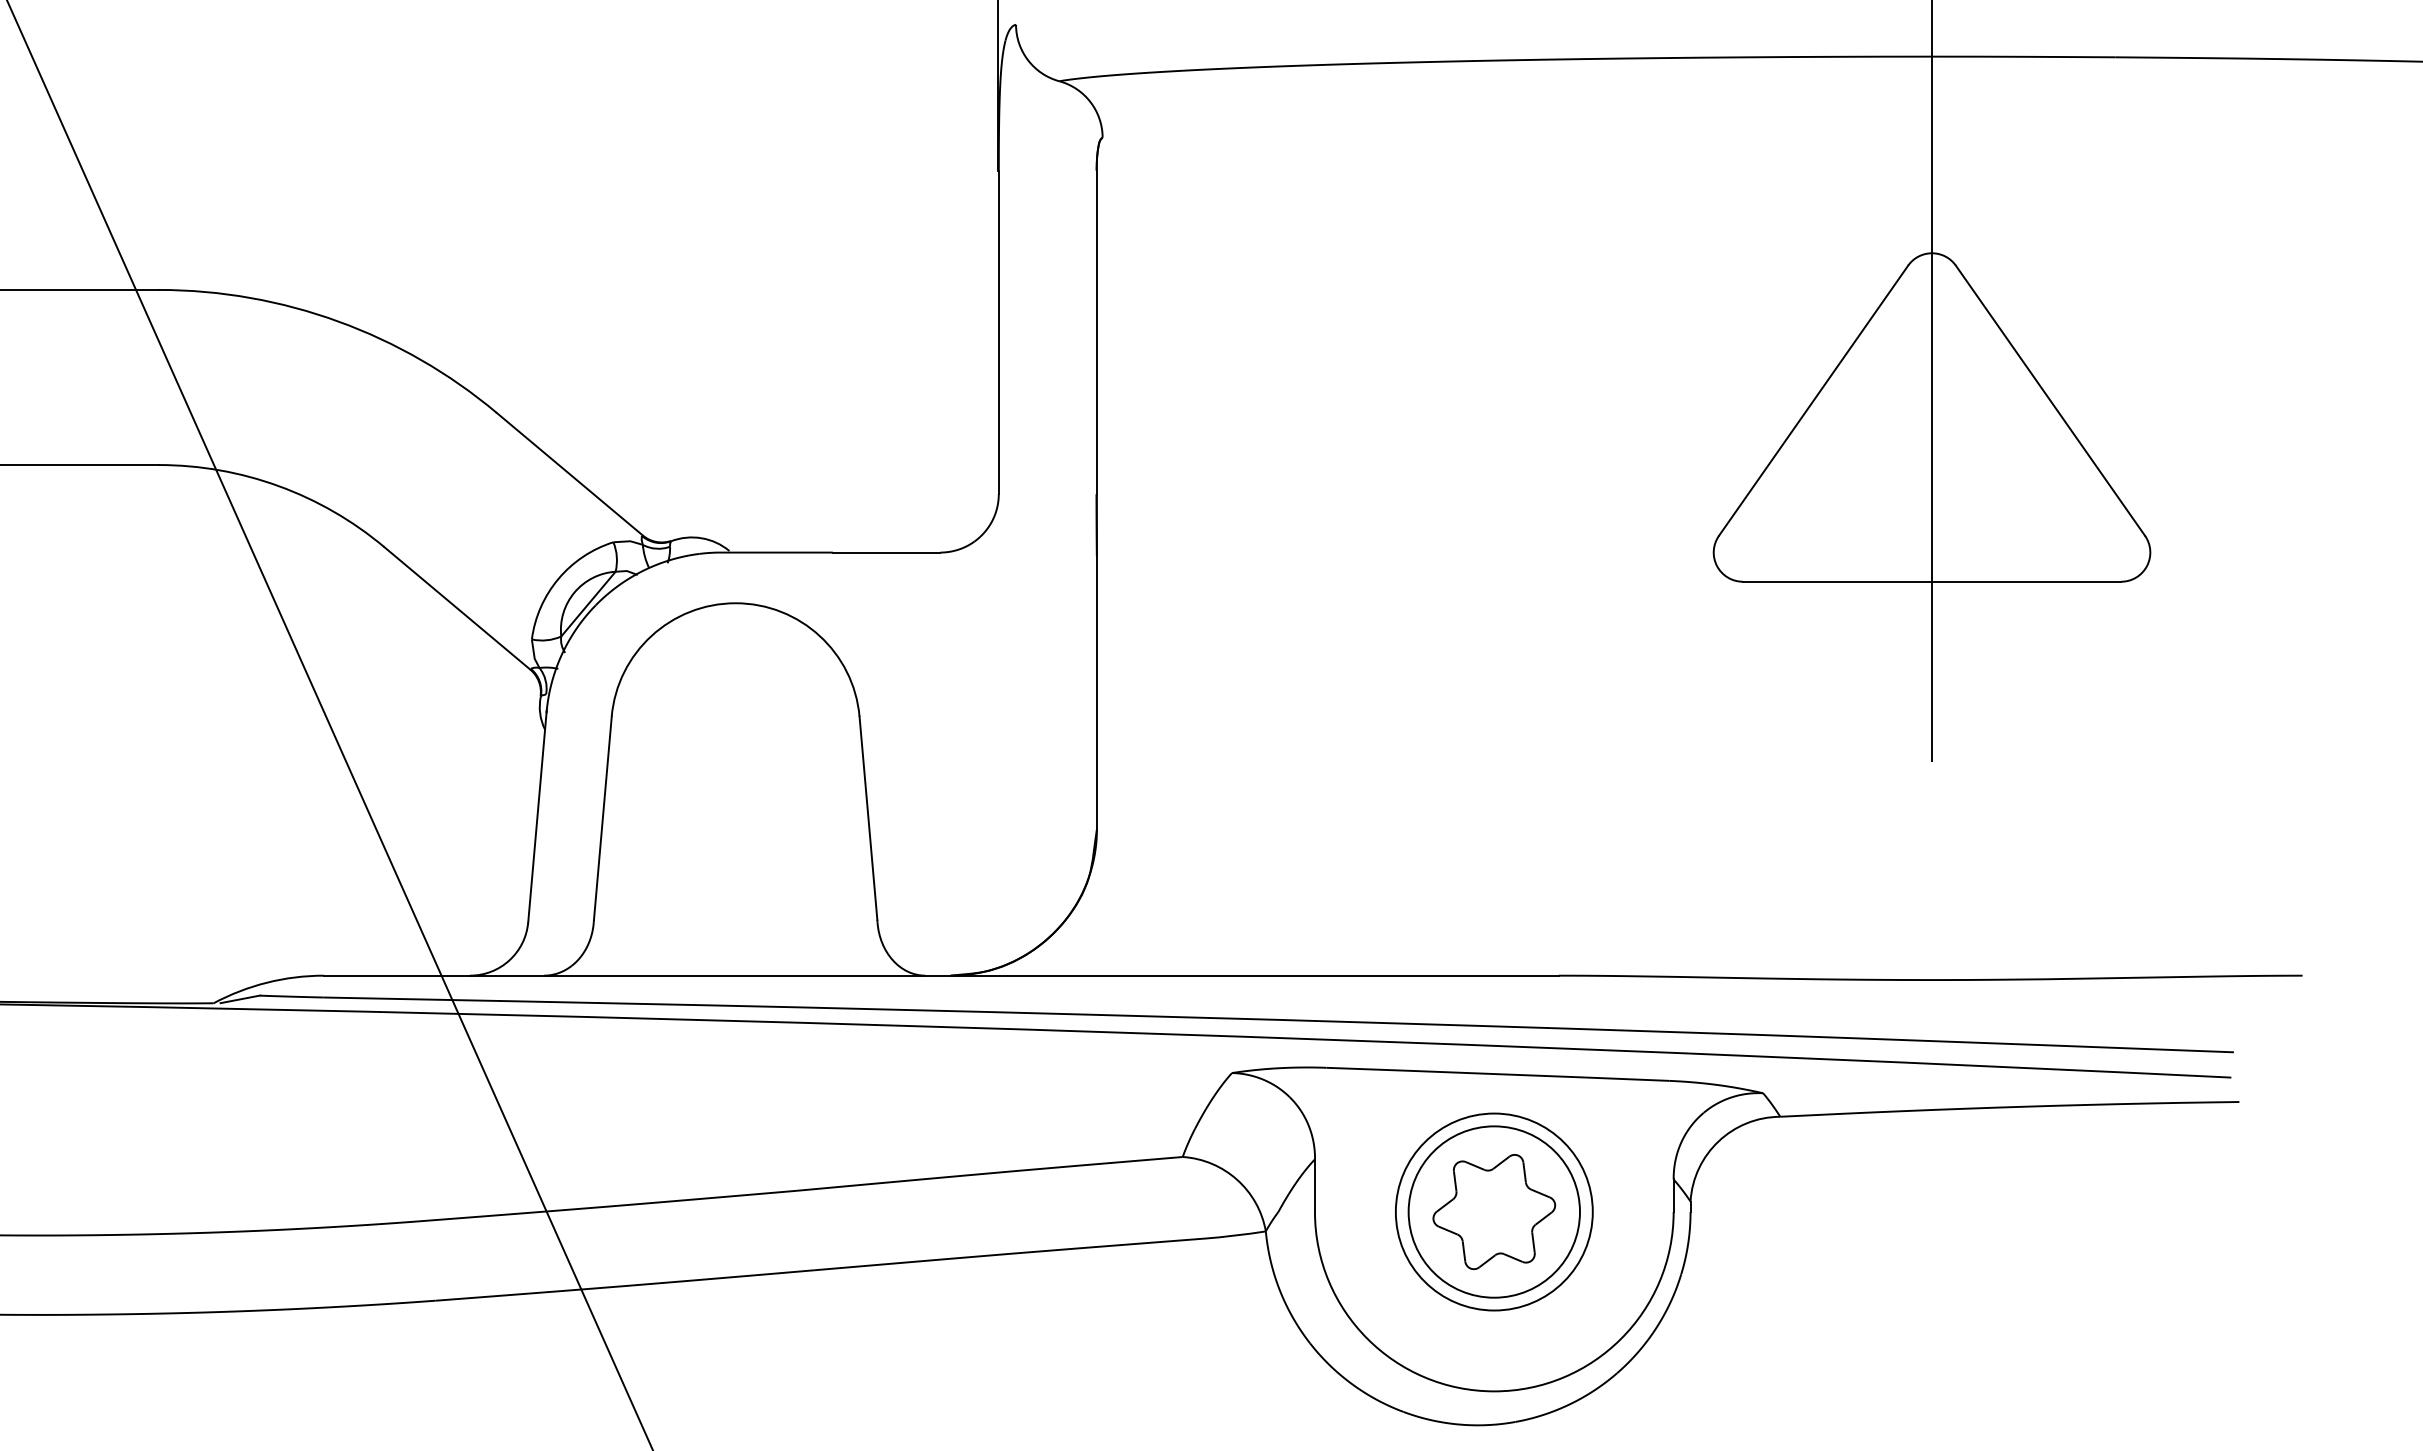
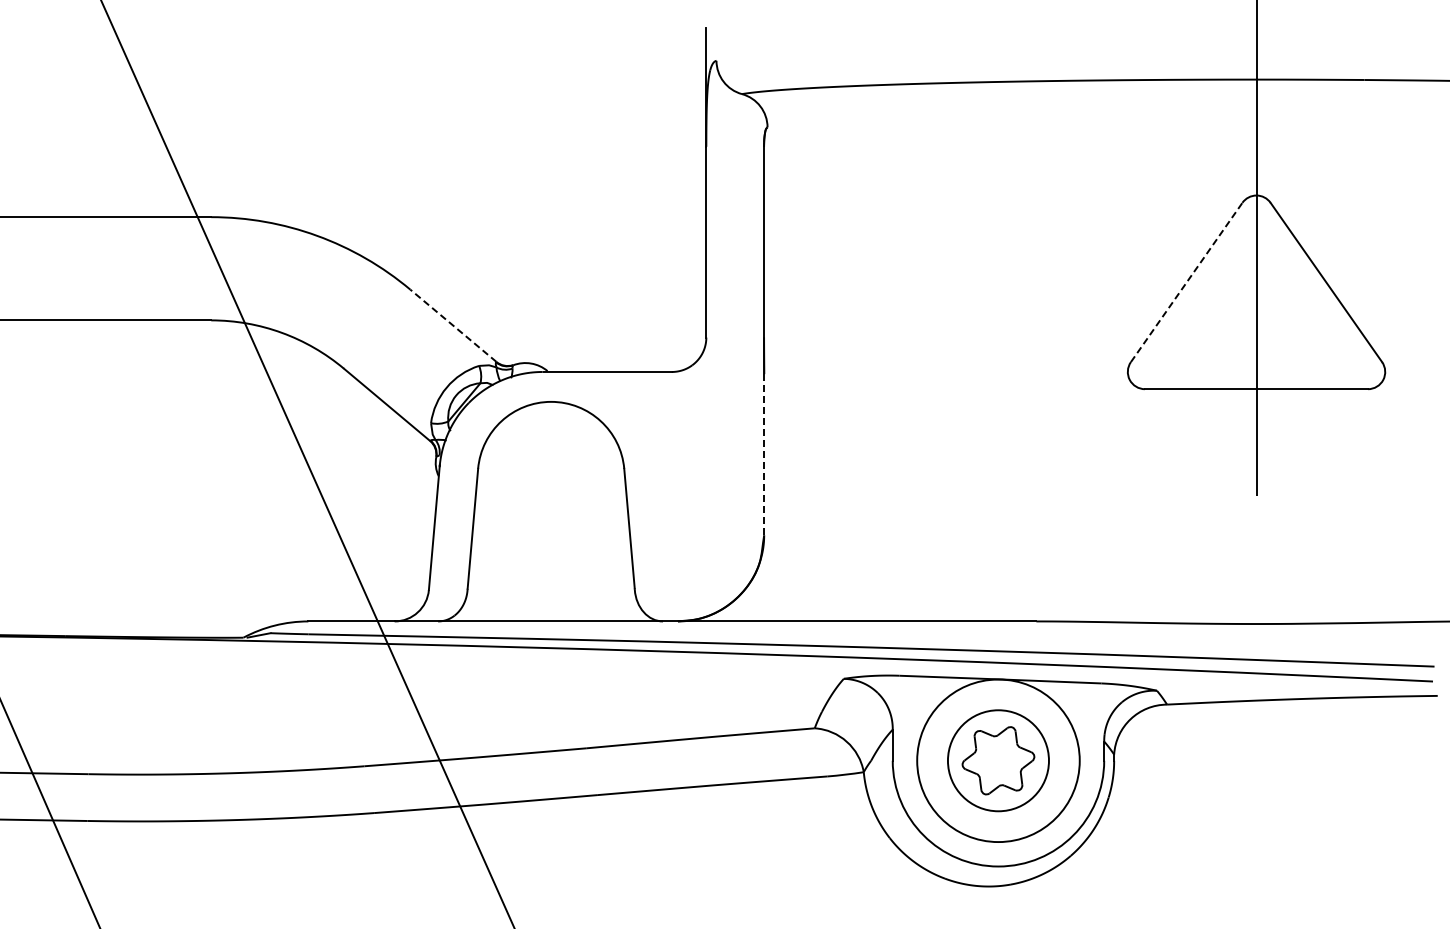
line: (1813, 400) -> (1186, 282), solid -> dashed
line: (569, 473) -> (453, 325), solid -> dashed
line: (1097, 692) -> (764, 454), solid -> dashed
circle: (1494, 1211) -> (998, 760), size x1.4

